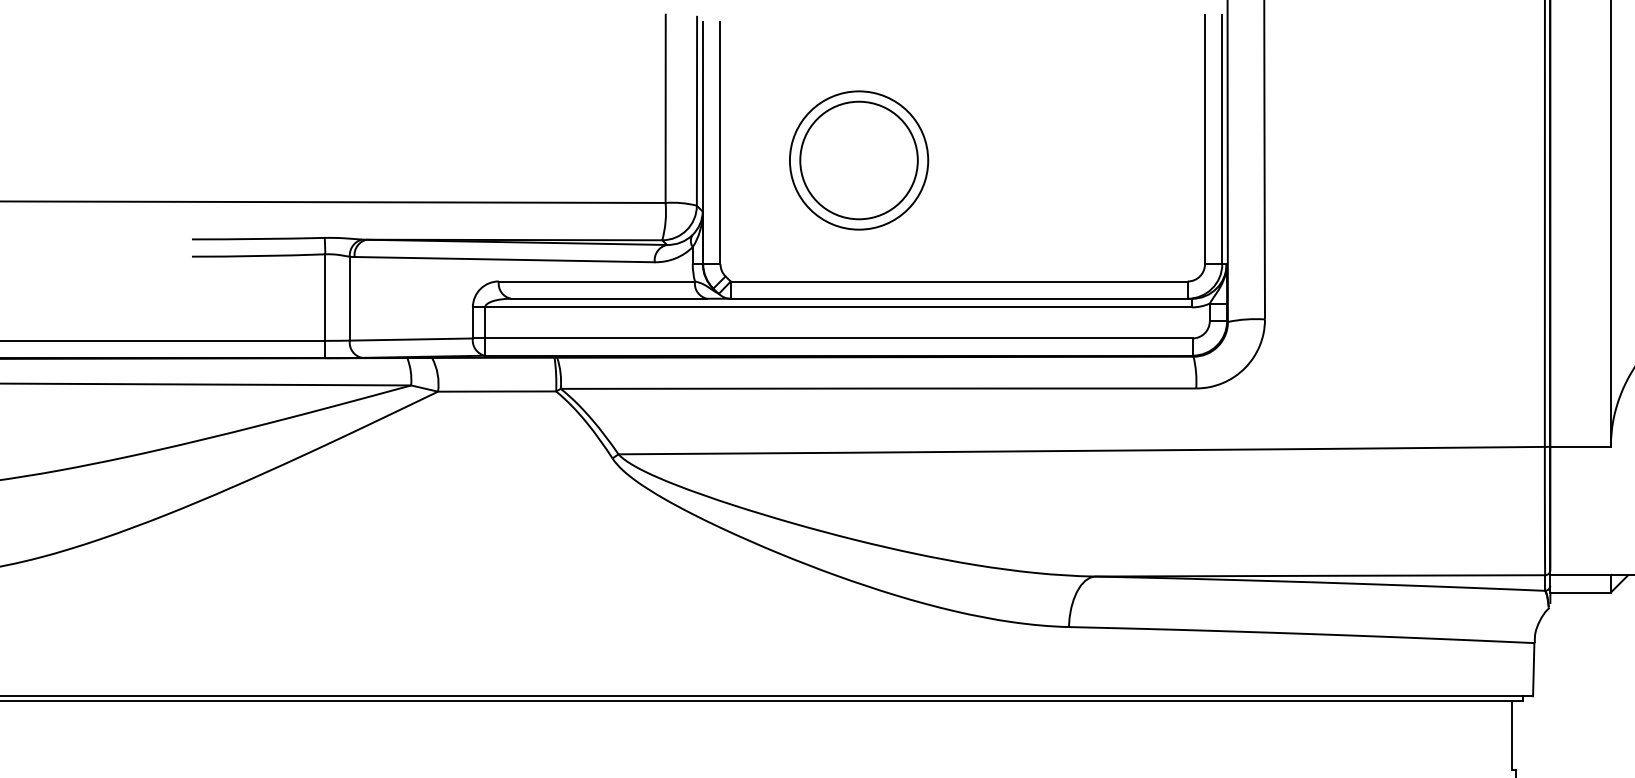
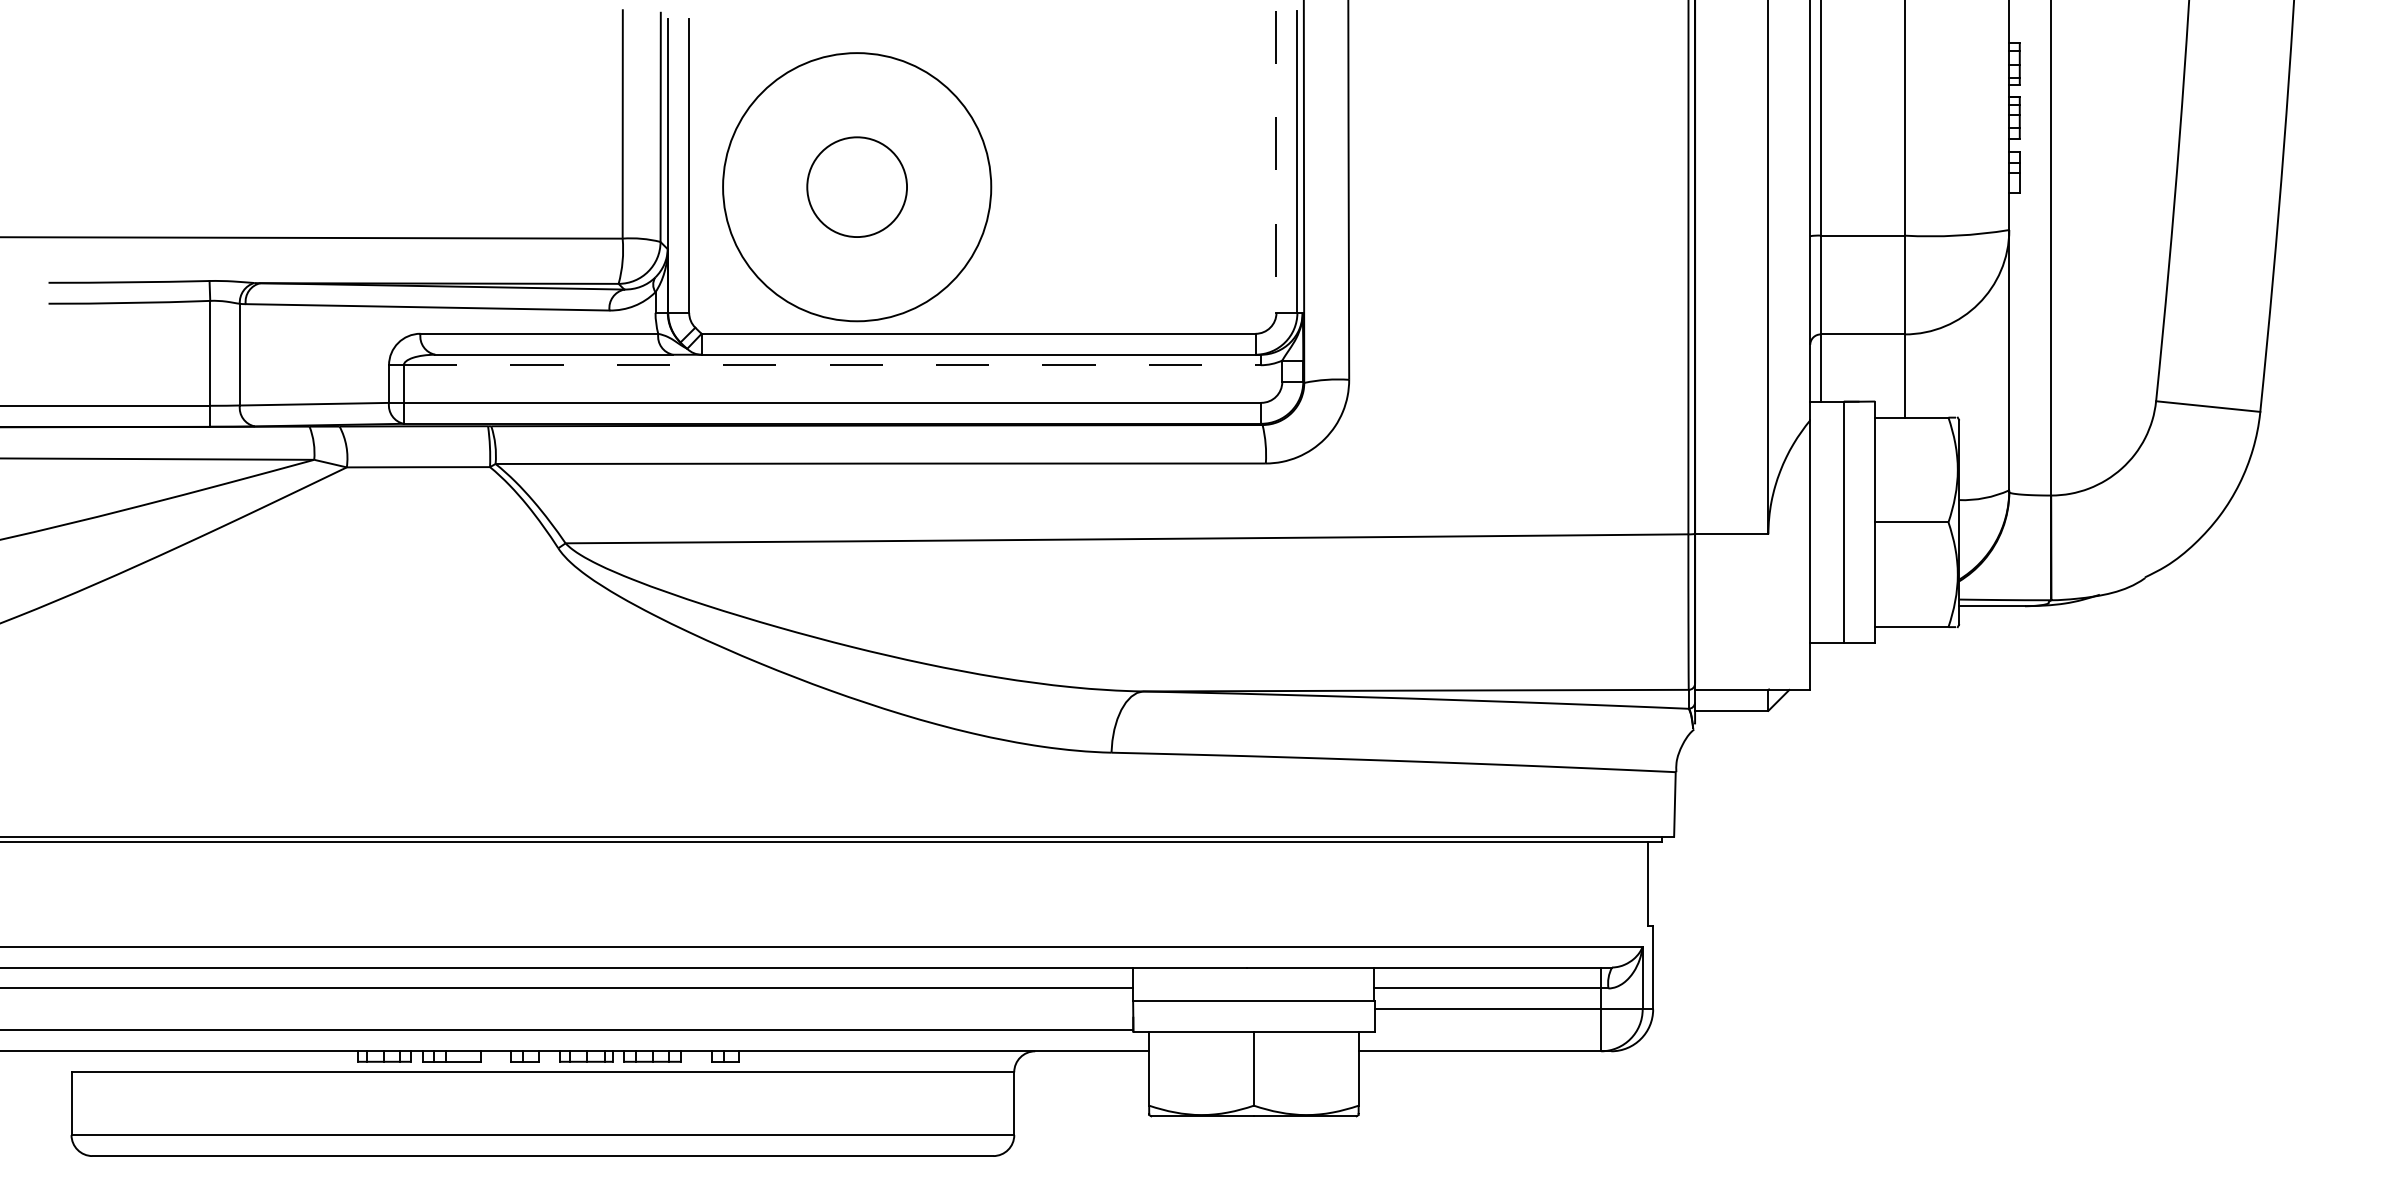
line: (1205, 140) -> (1276, 162), solid -> dashed
circle: (858, 159) -> (856, 186), size x0.7
circle: (858, 160) -> (856, 187), size x1.6
line: (838, 307) -> (832, 365), solid -> dashed

